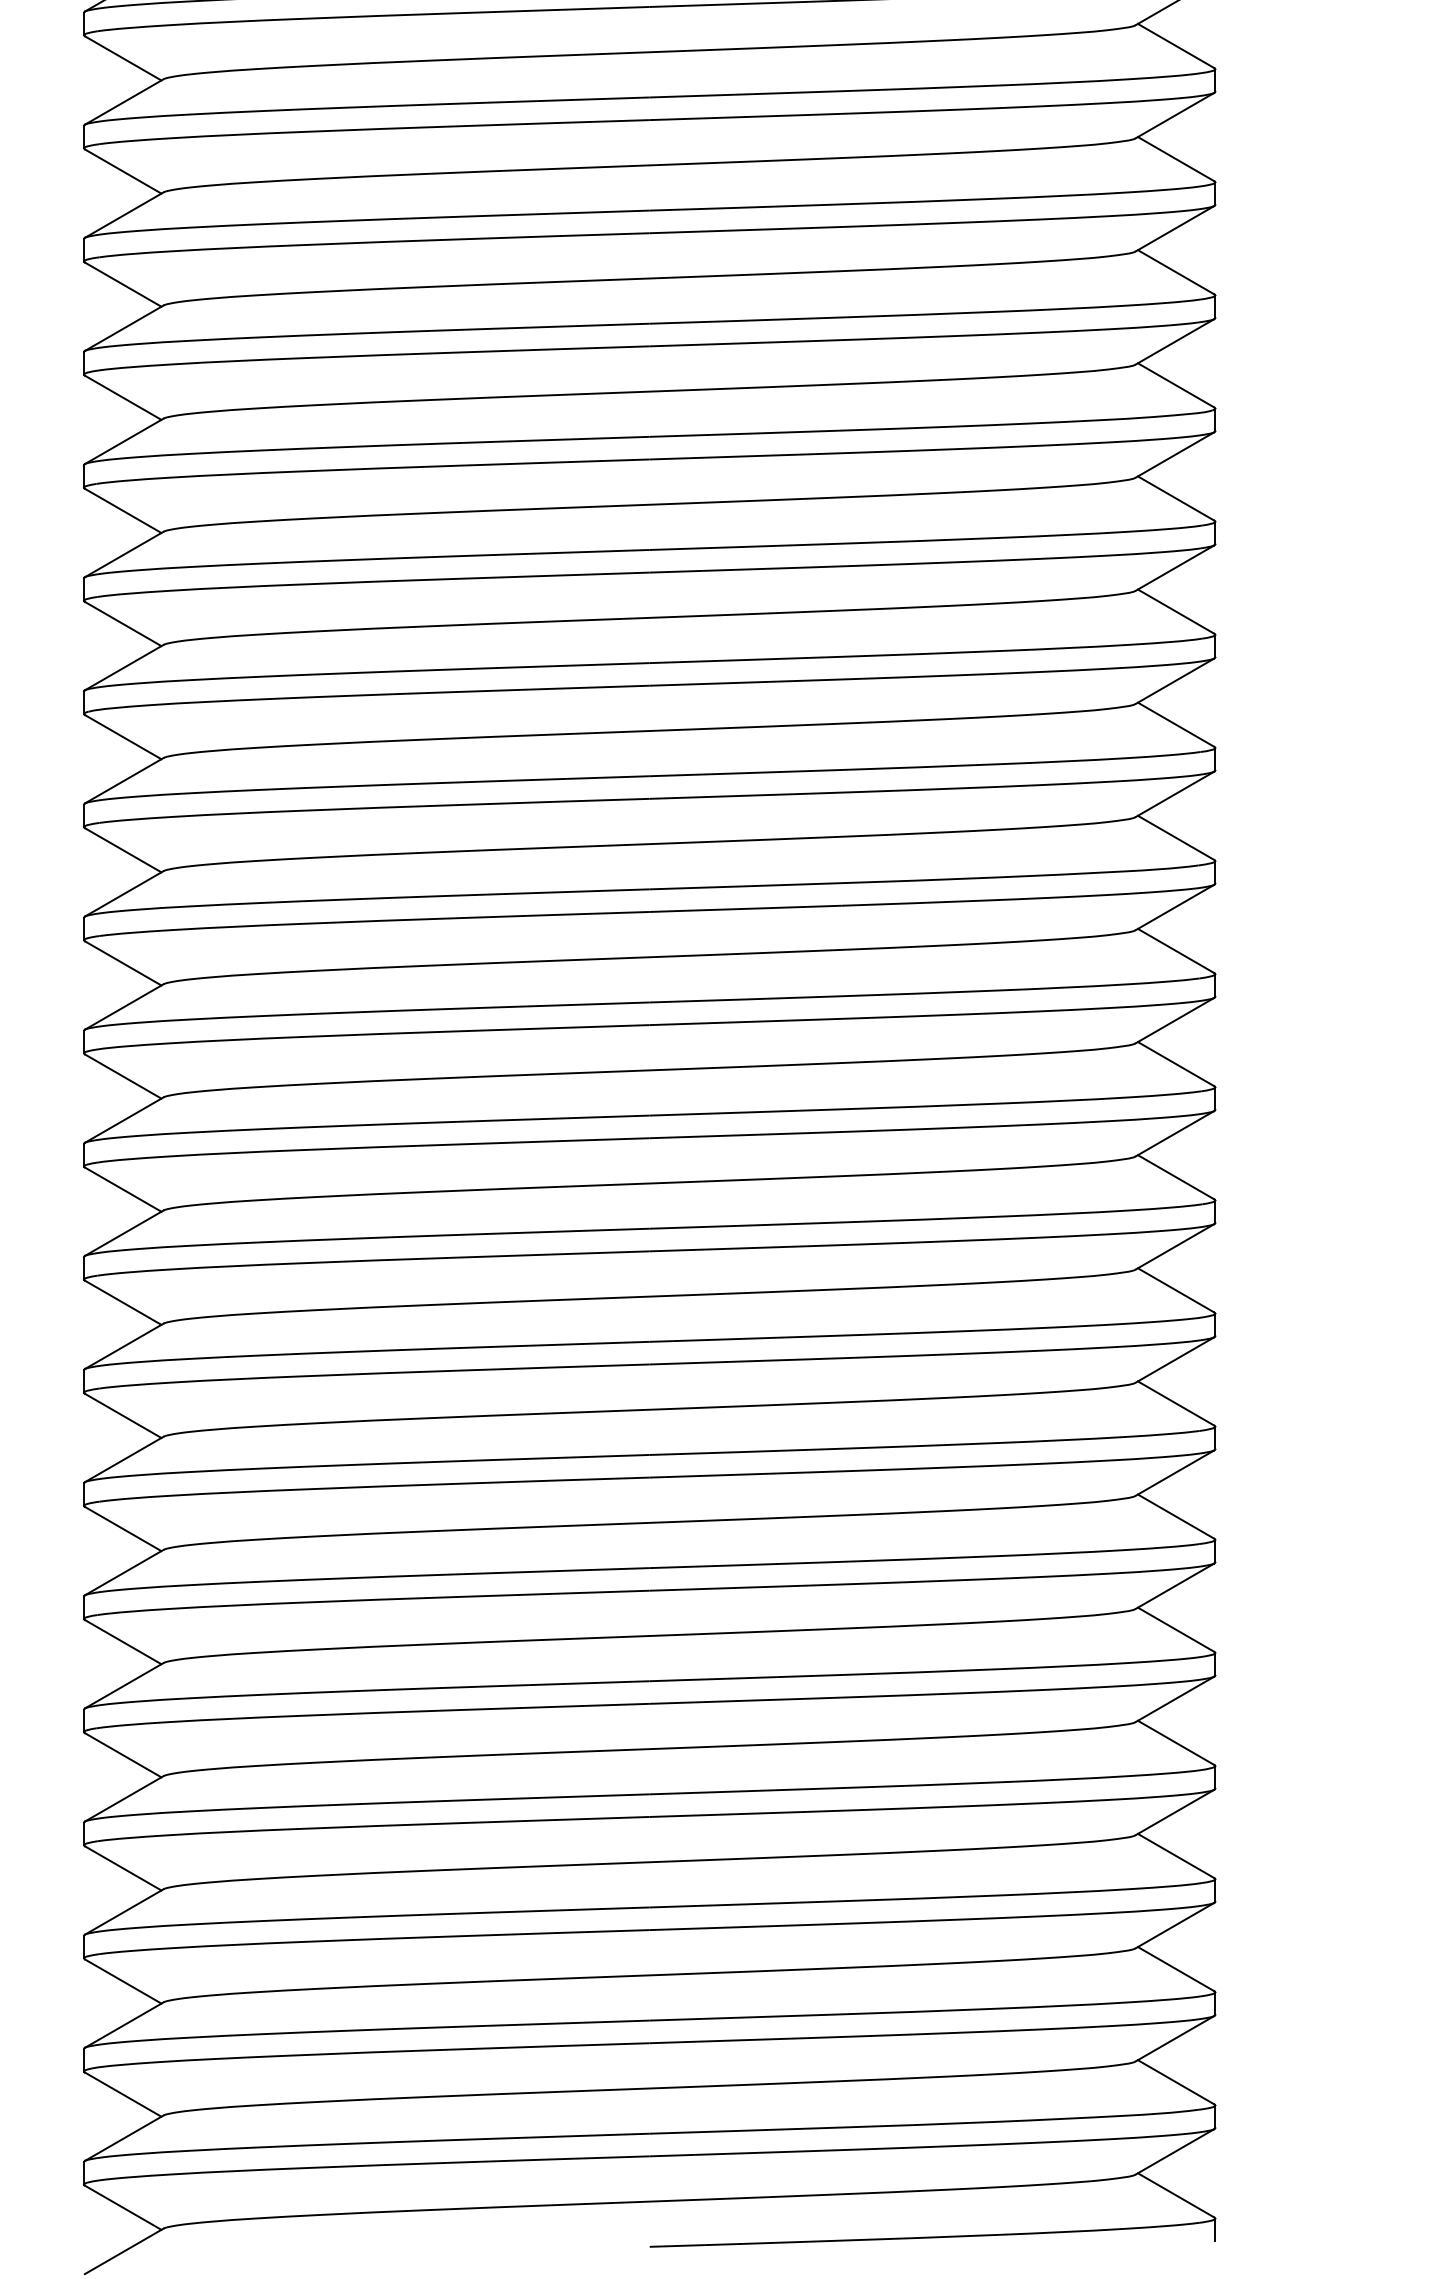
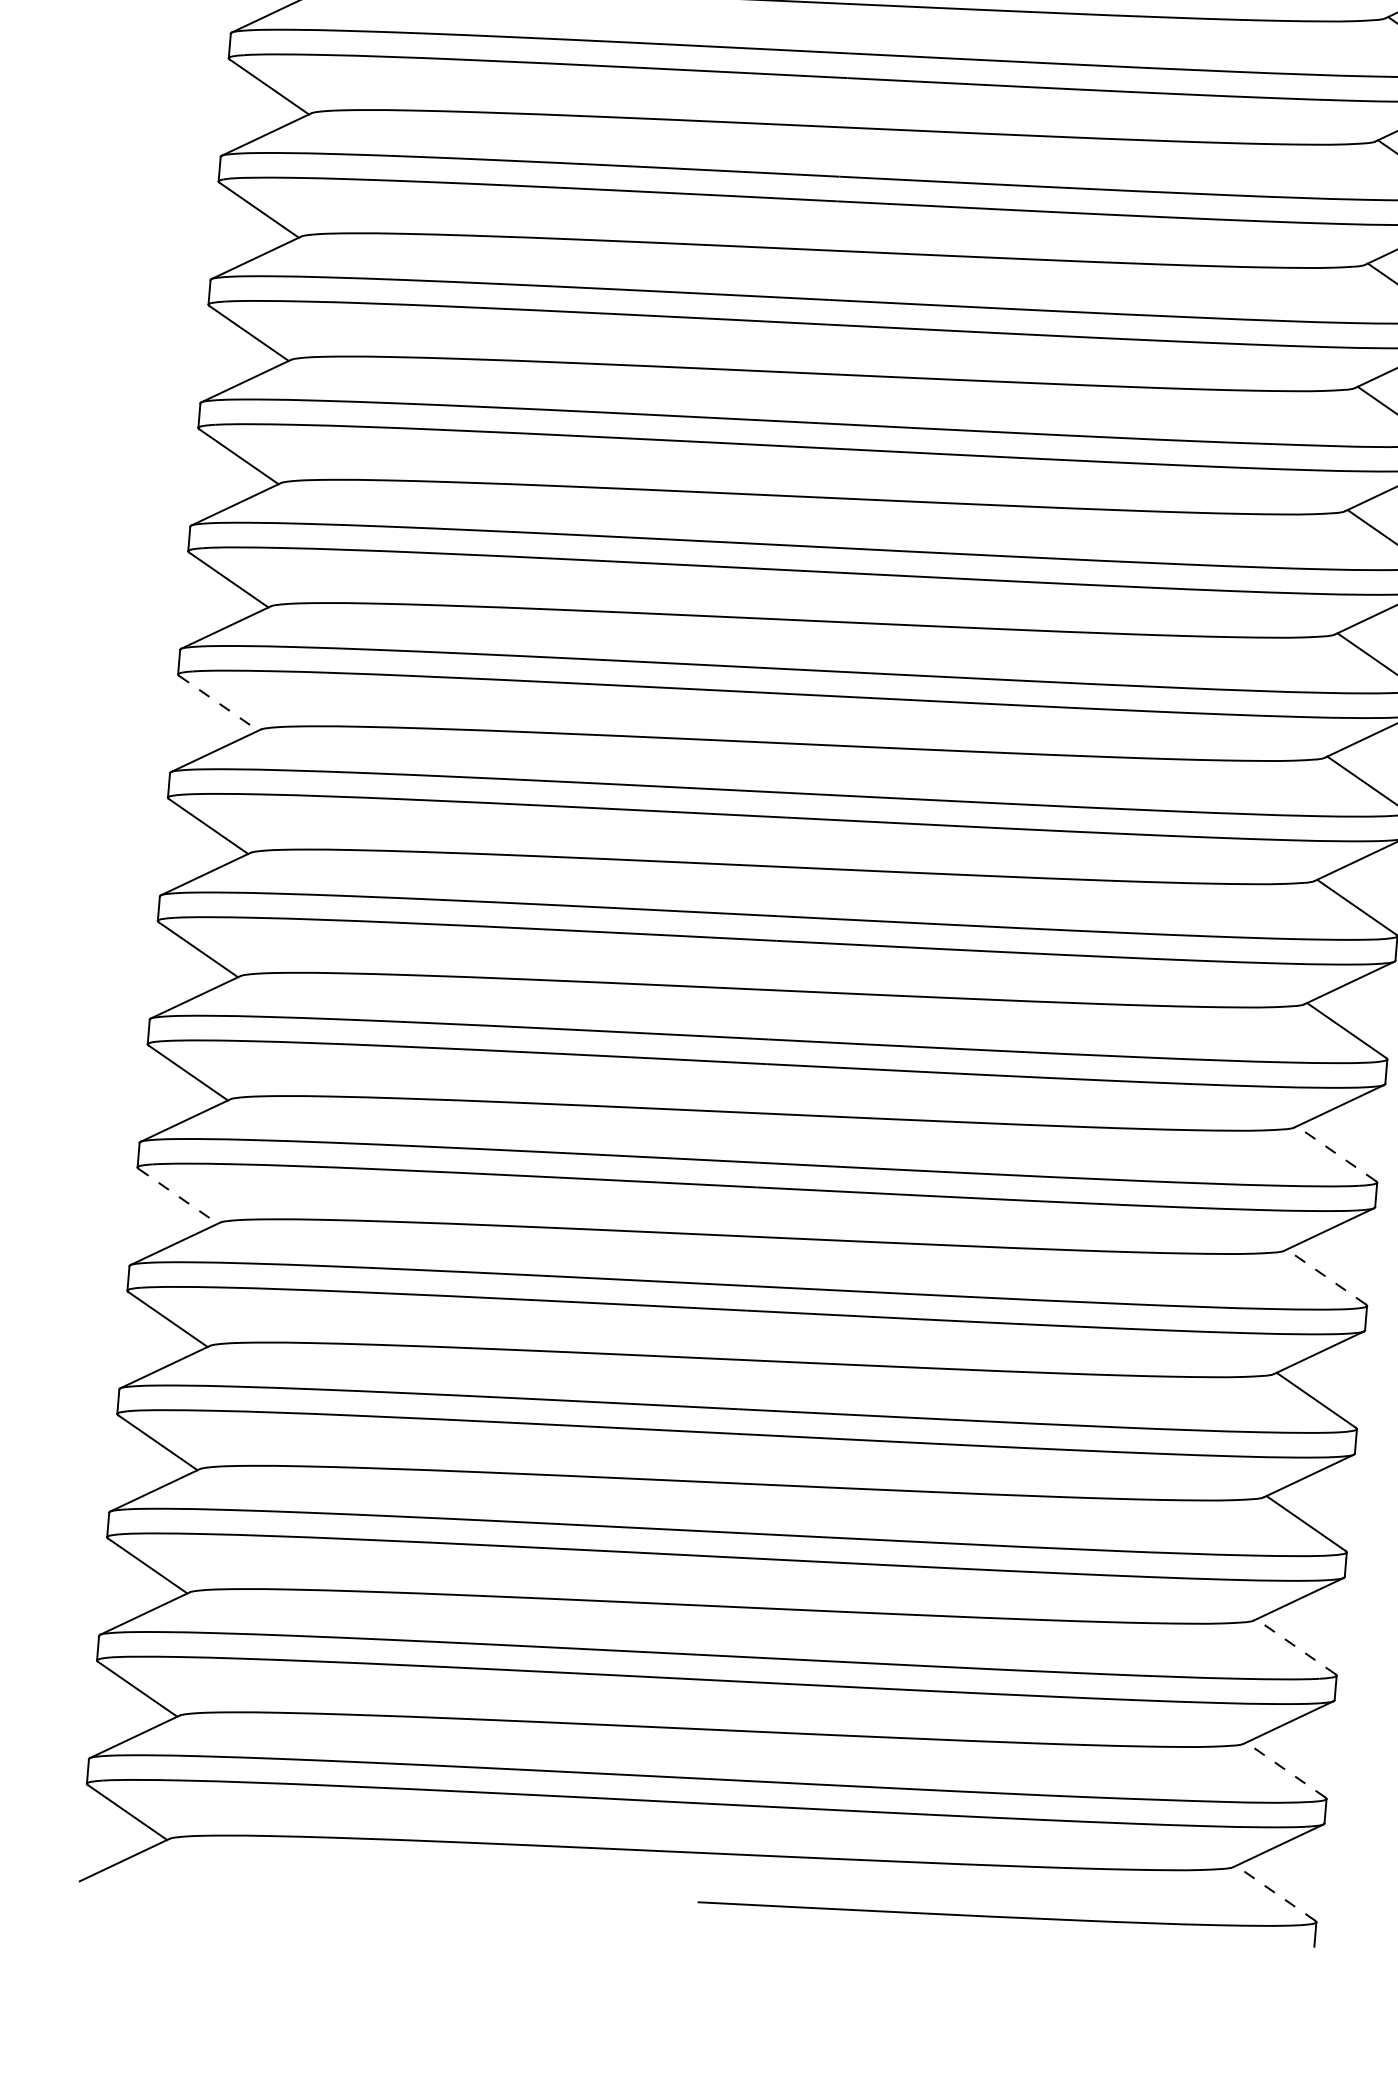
line: (123, 1189) -> (219, 703), solid -> dashed
line: (1175, 1516) -> (1335, 1153), solid -> dashed
line: (1175, 1629) -> (1325, 1276), solid -> dashed
line: (123, 1642) -> (178, 1196), solid -> dashed
line: (1175, 1968) -> (1295, 1646), solid -> dashed
line: (1175, 2082) -> (1285, 1770), solid -> dashed
line: (1175, 2195) -> (1275, 1893), solid -> dashed

